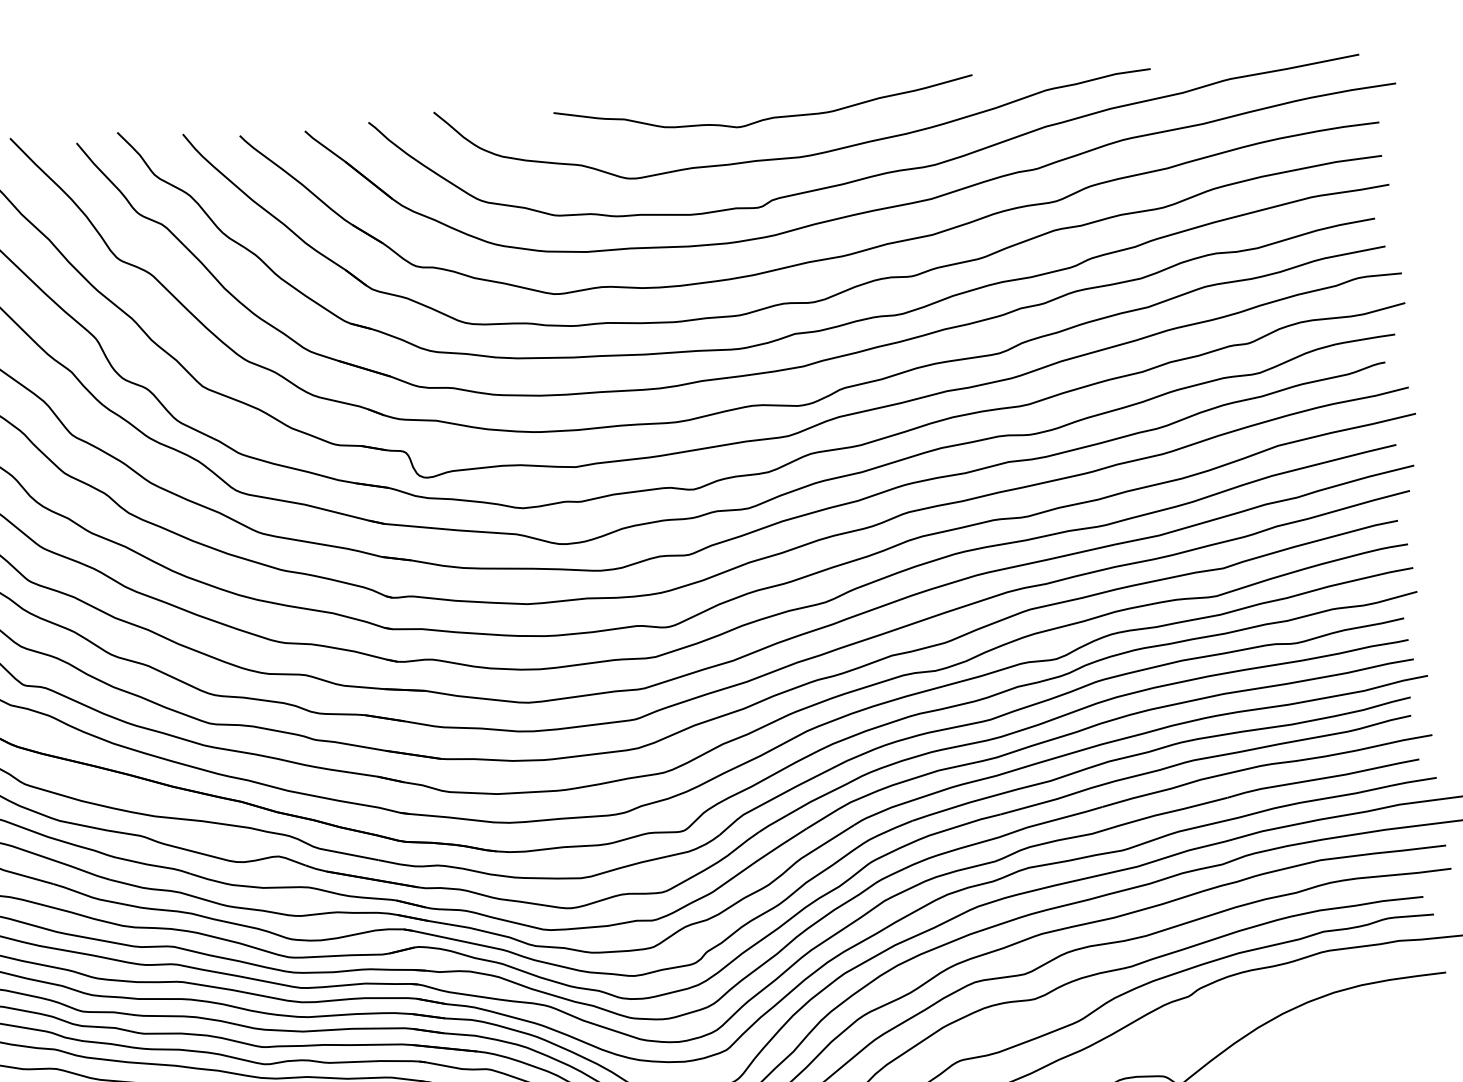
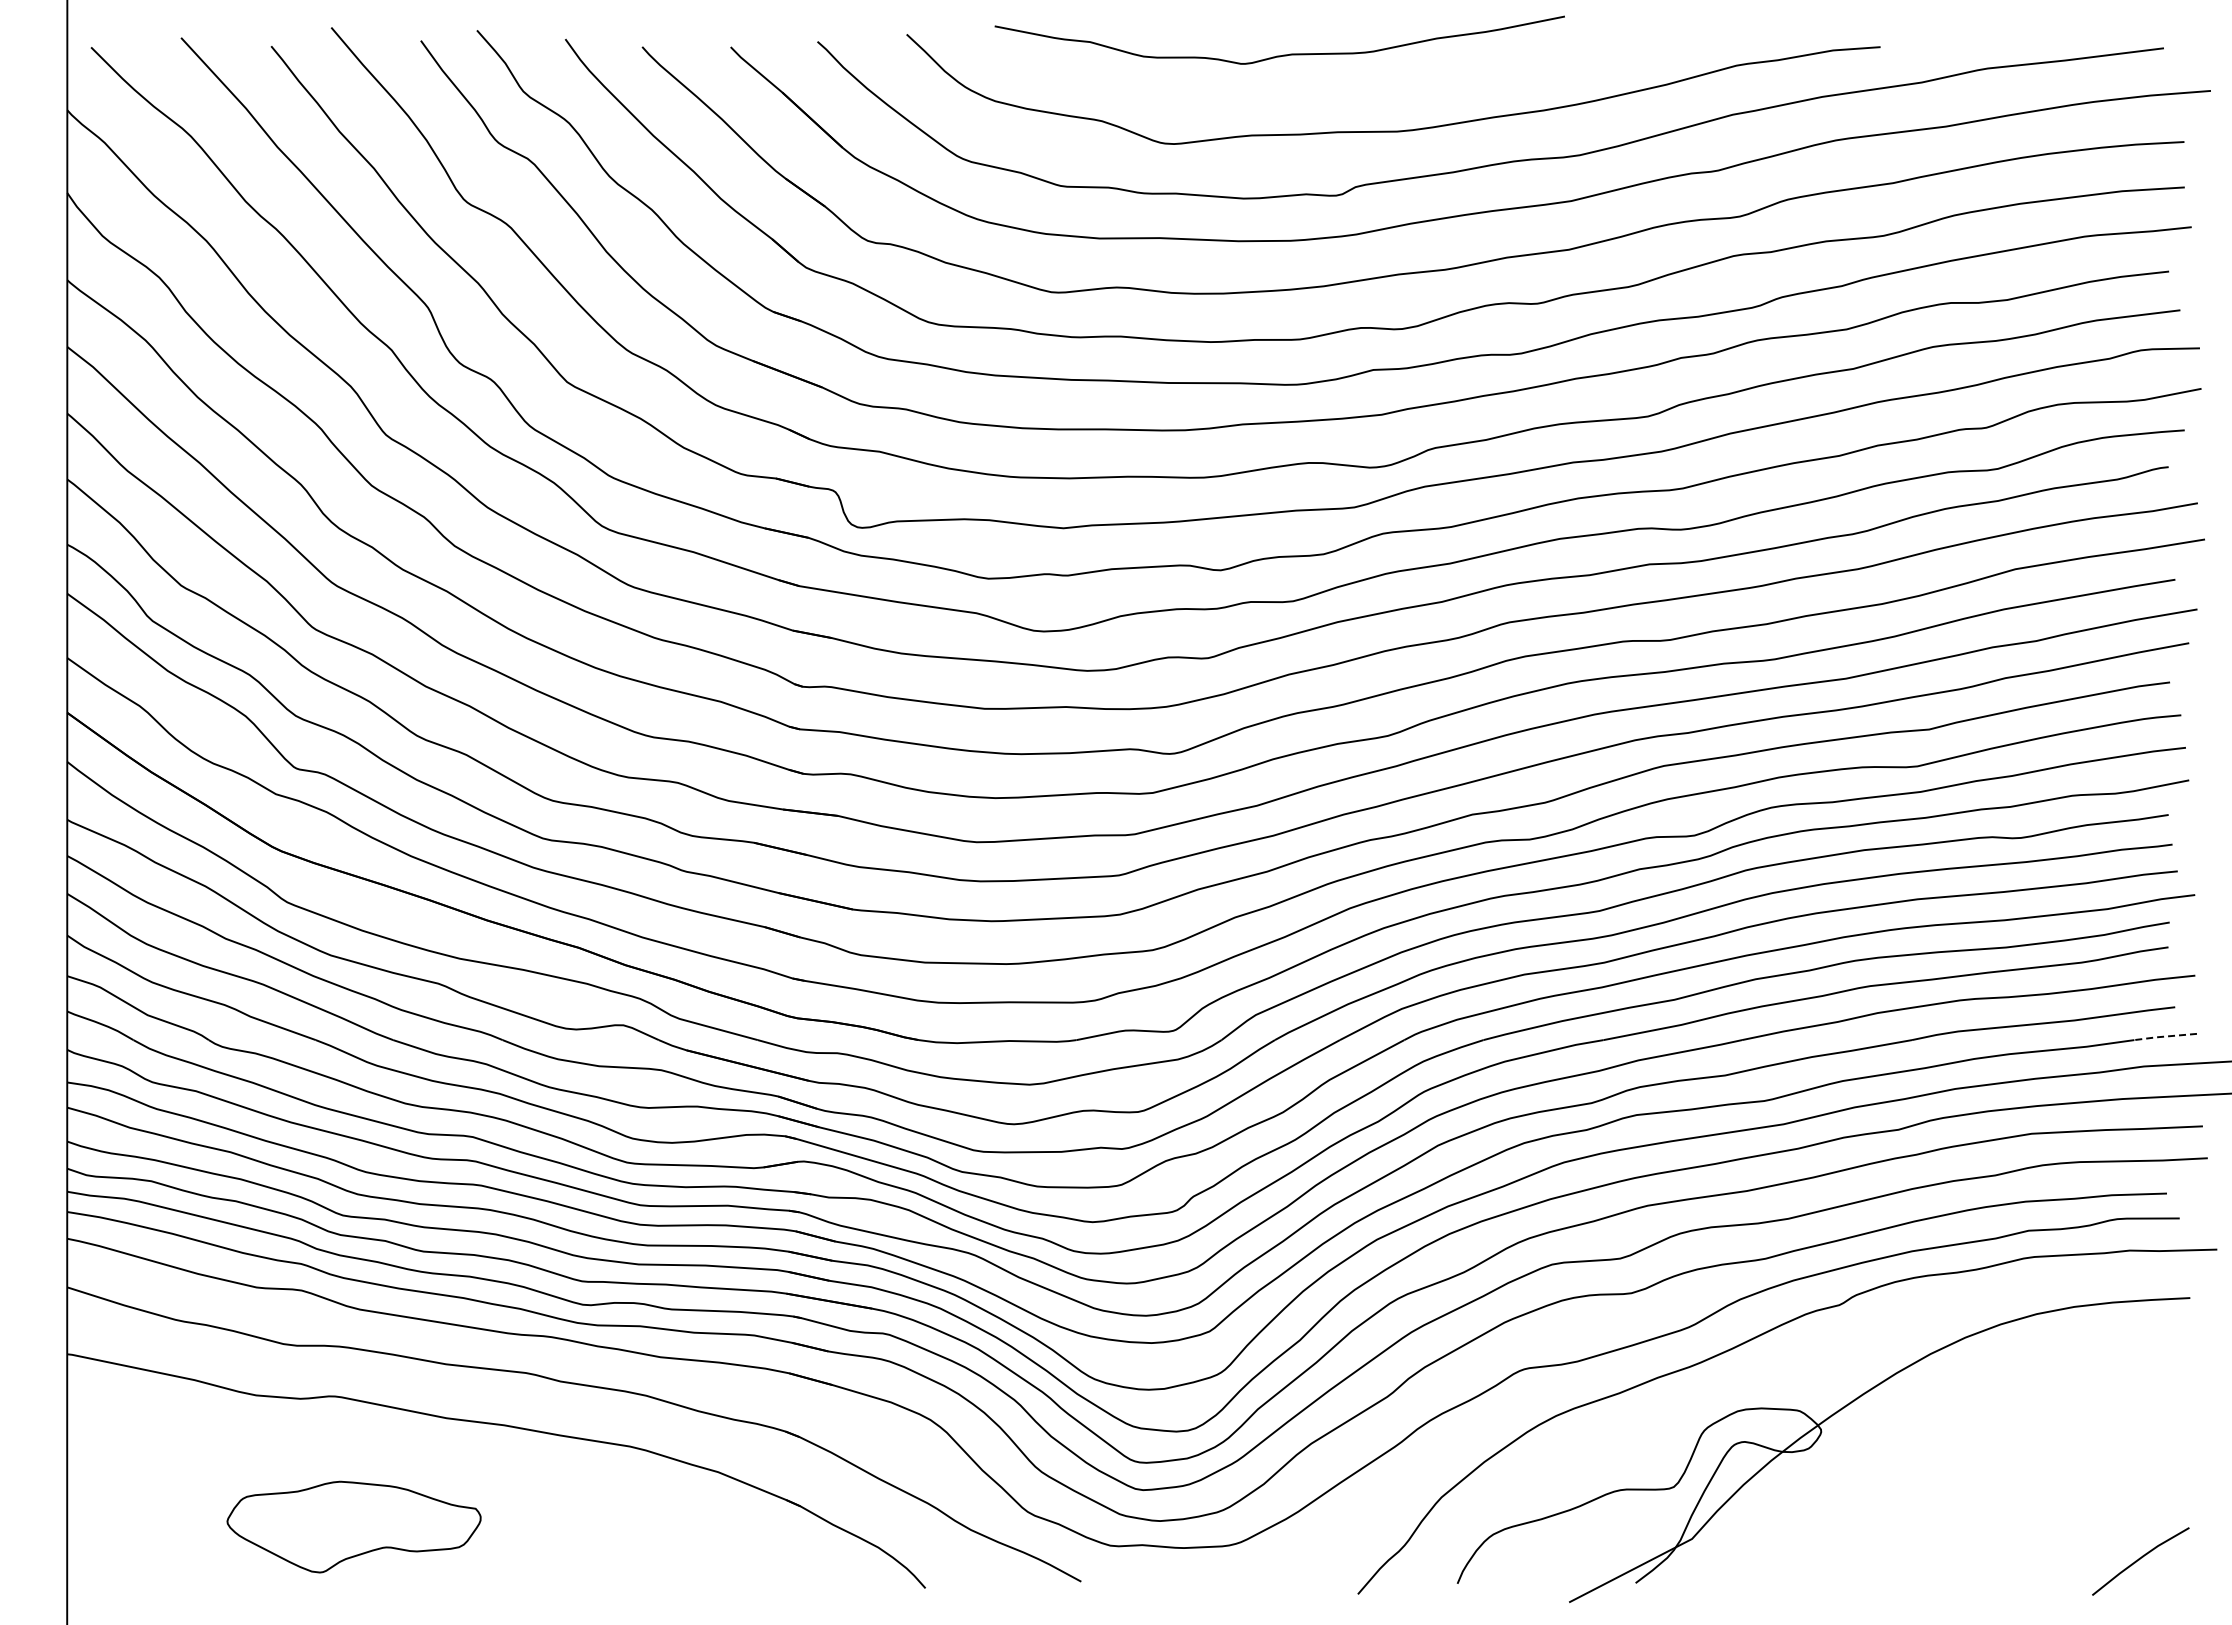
curve: (767, 118) -> (1283, 54), moved
line: (1413, 781) -> (2164, 1036), solid -> dashed

